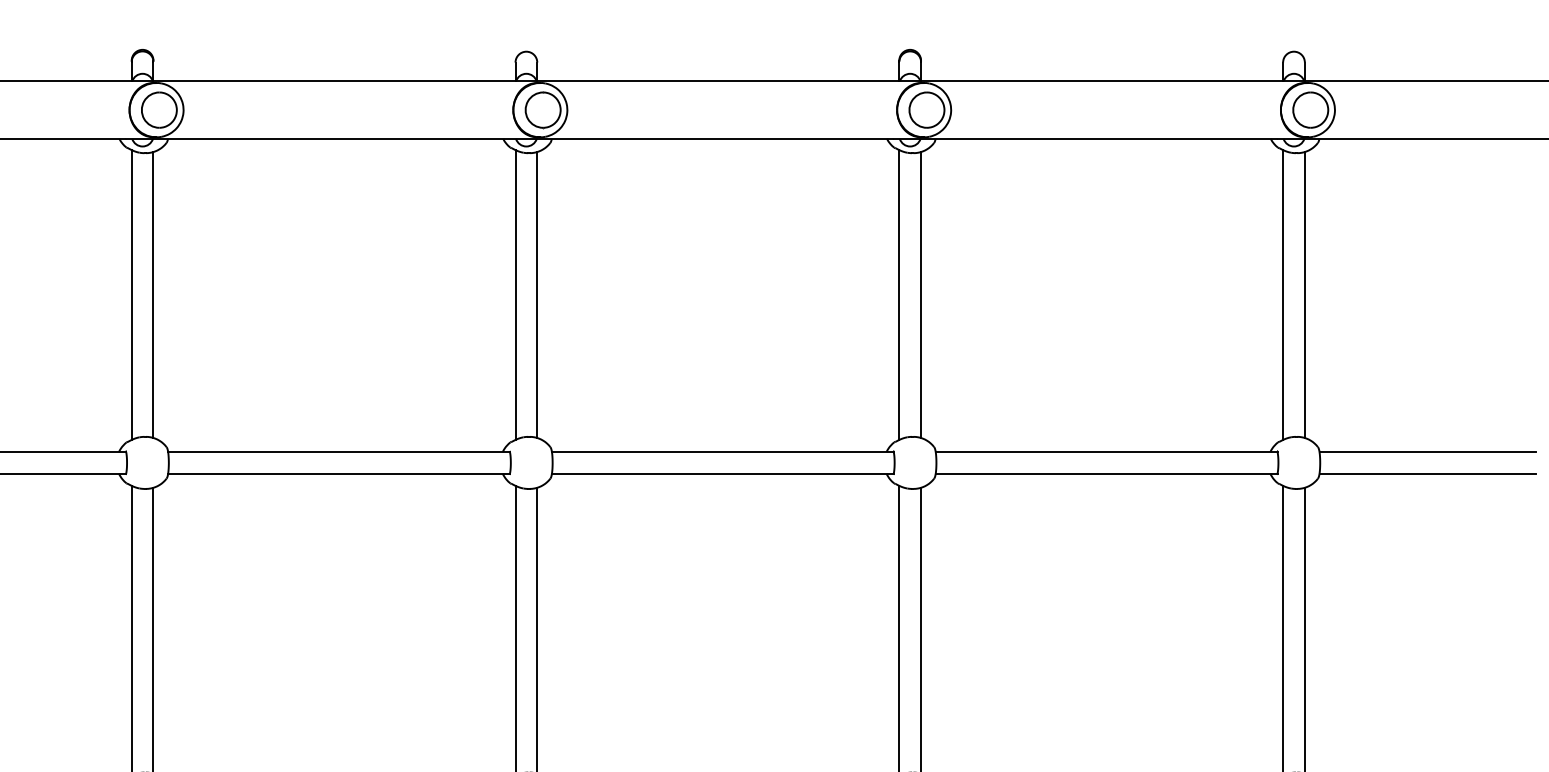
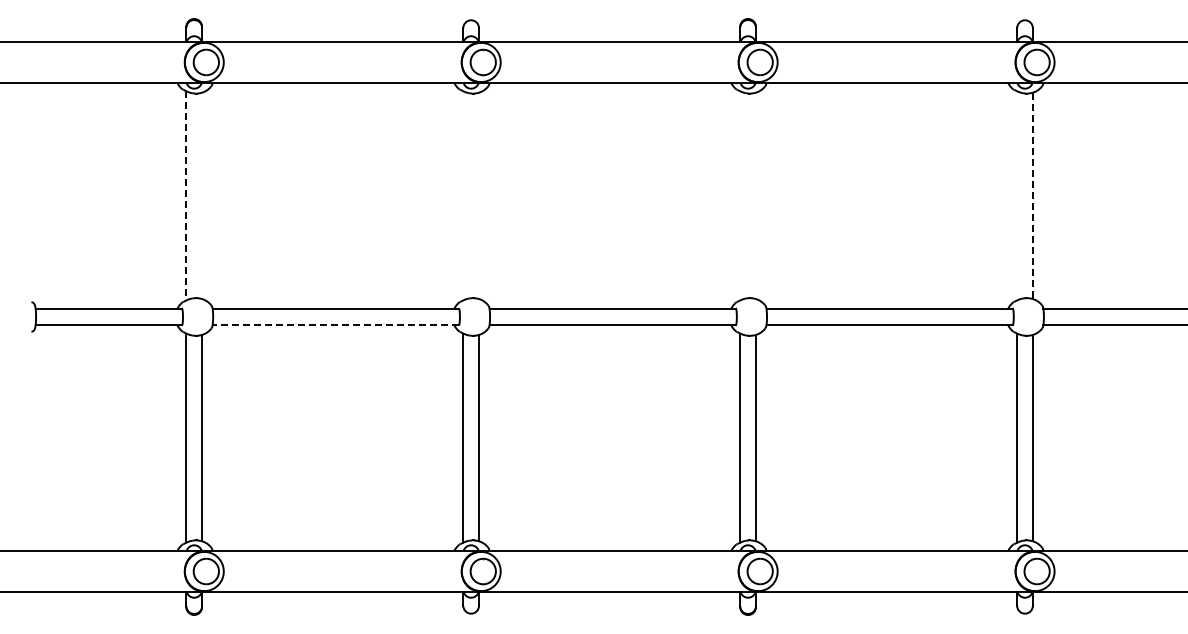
line: (131, 294) -> (186, 195), solid -> dashed
line: (154, 294) -> (202, 195), removed
line: (515, 294) -> (463, 195), removed
line: (537, 294) -> (479, 195), removed
line: (899, 294) -> (740, 195), removed
line: (920, 294) -> (755, 195), removed
line: (1283, 294) -> (1017, 195), removed
line: (1304, 295) -> (1032, 196), solid -> dashed
line: (338, 473) -> (335, 324), solid -> dashed

